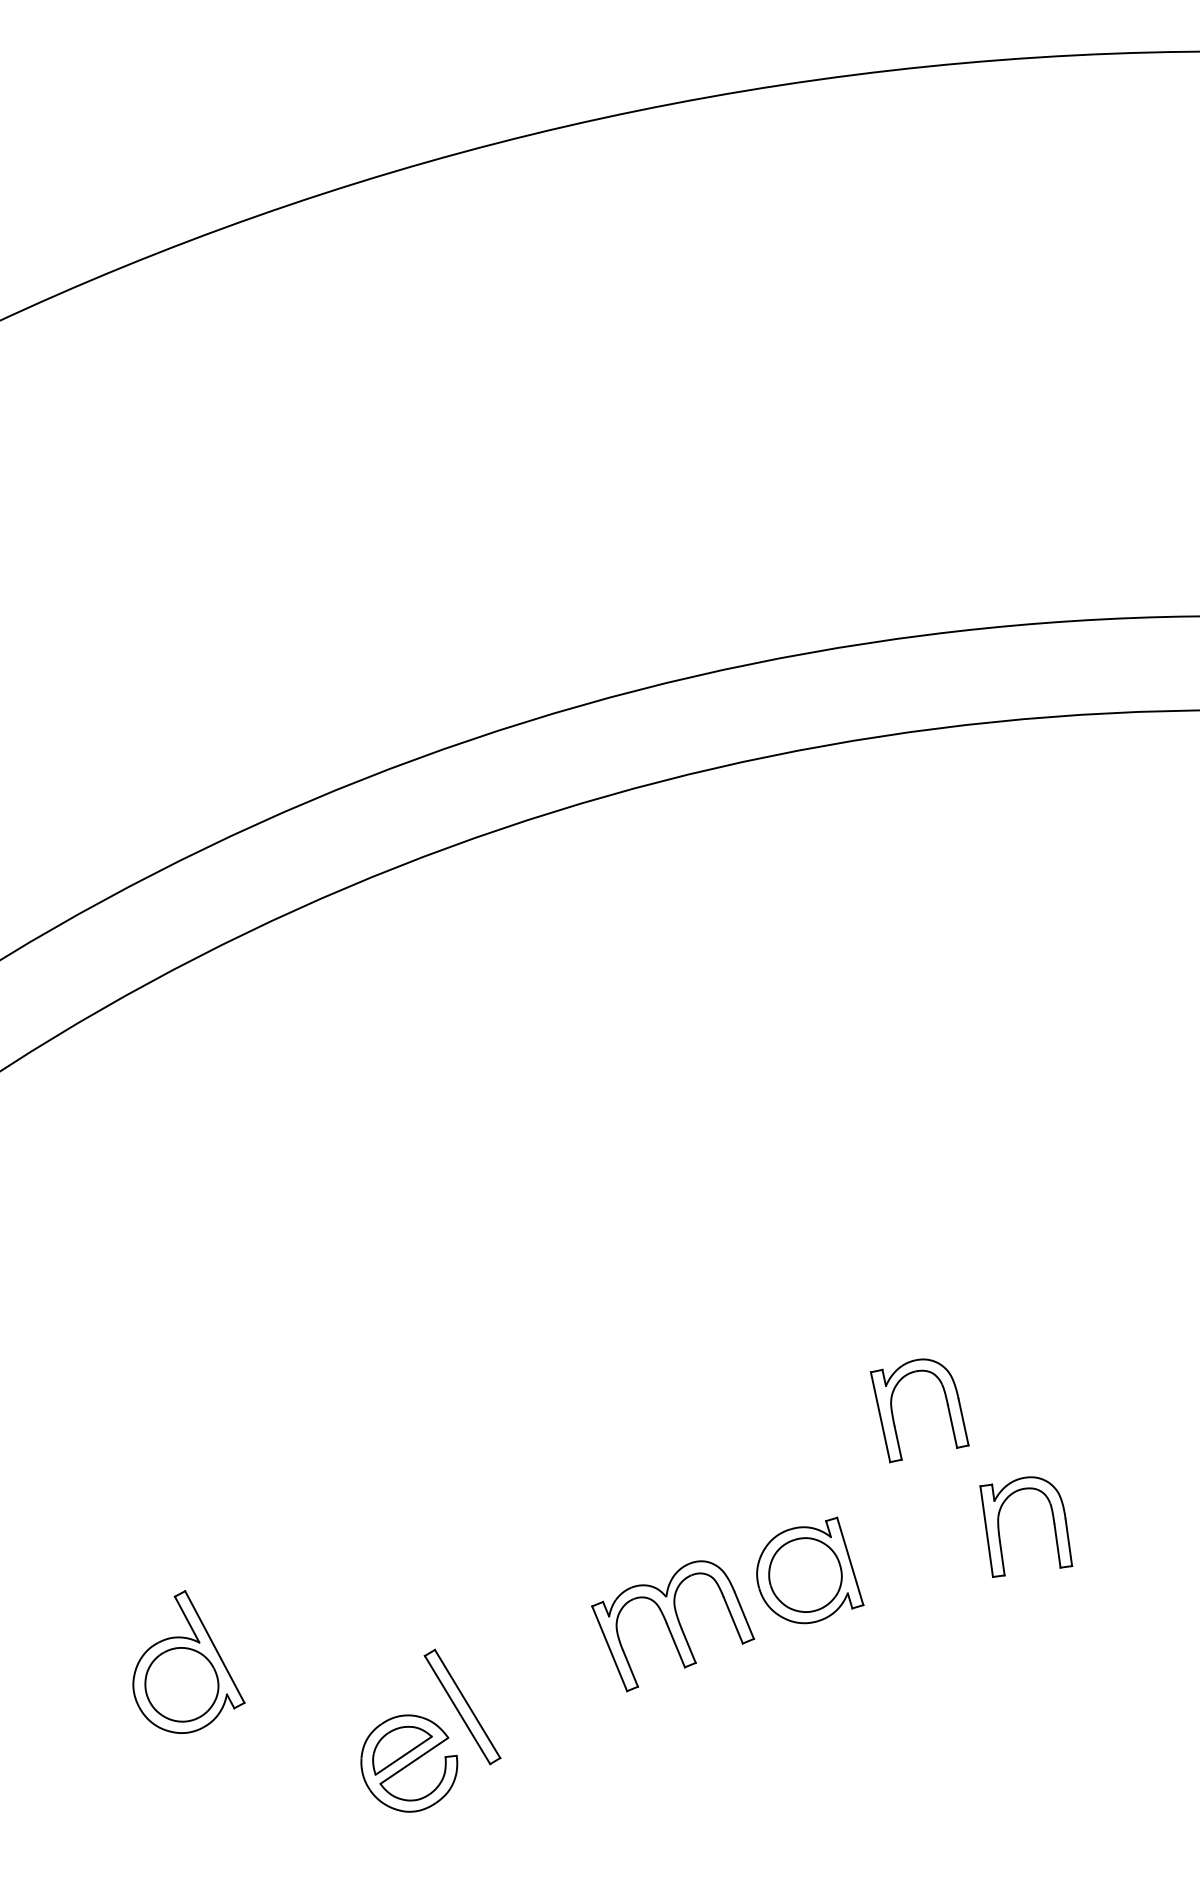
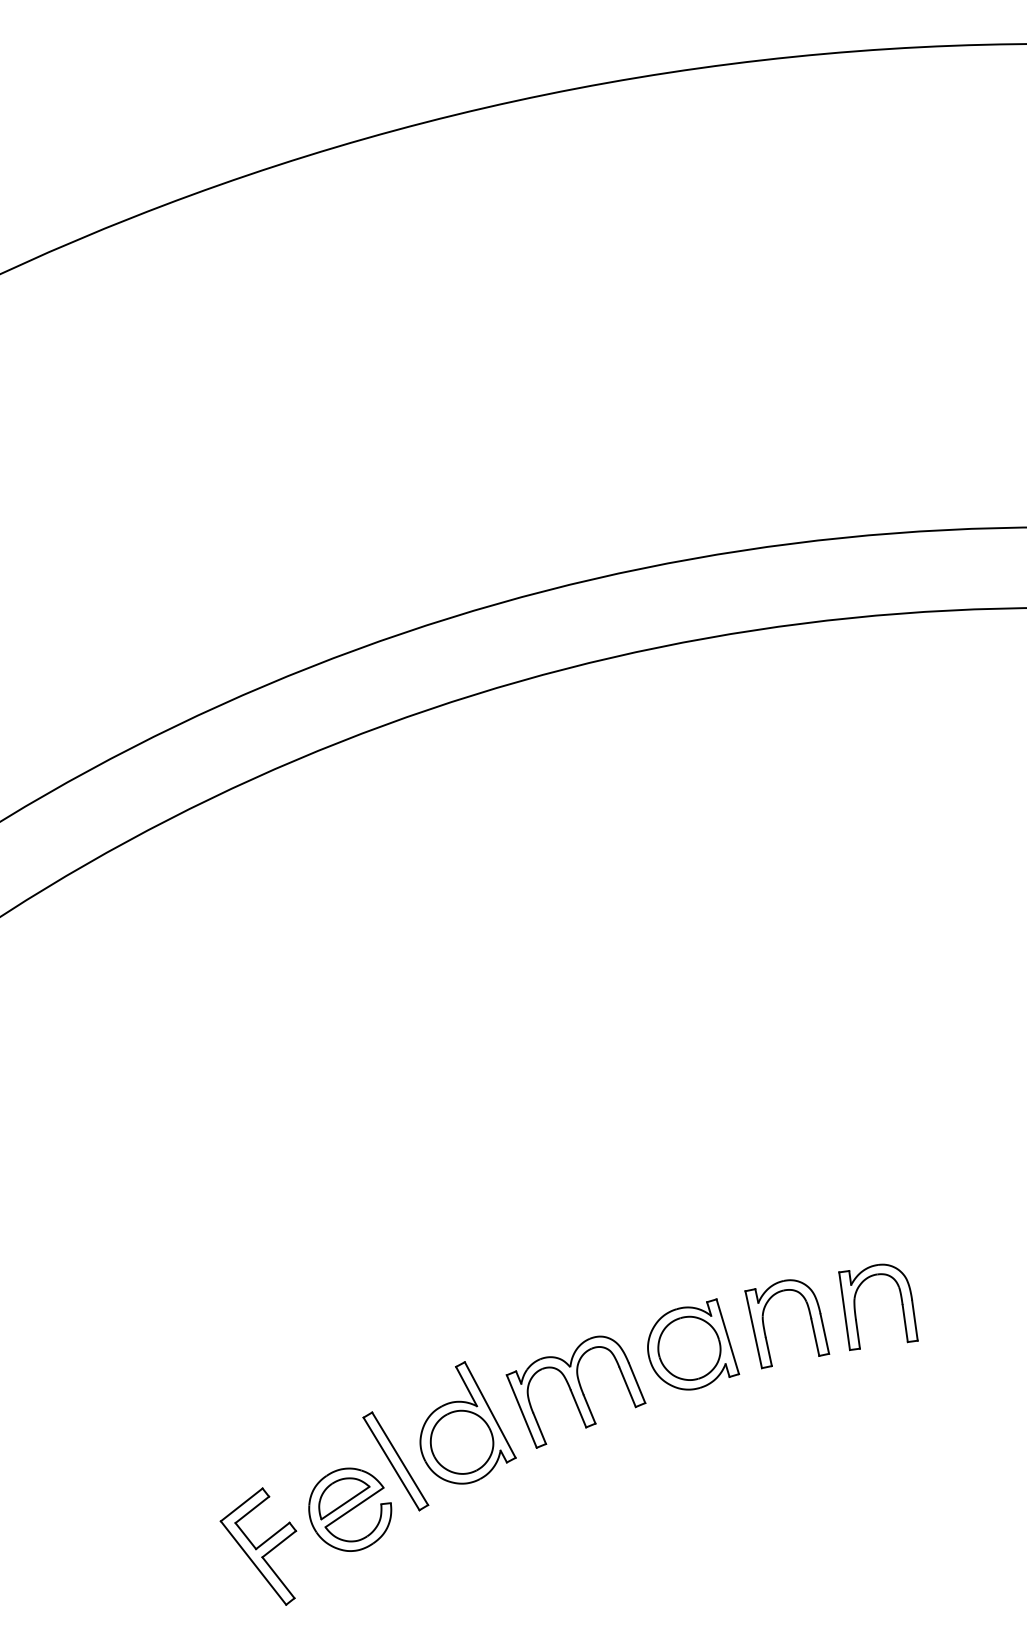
part: (893, 1413) -> (764, 1326), moved
part: (188, 1661) -> (467, 1422), moved
part: (302, 1806) -> (258, 1546), added

